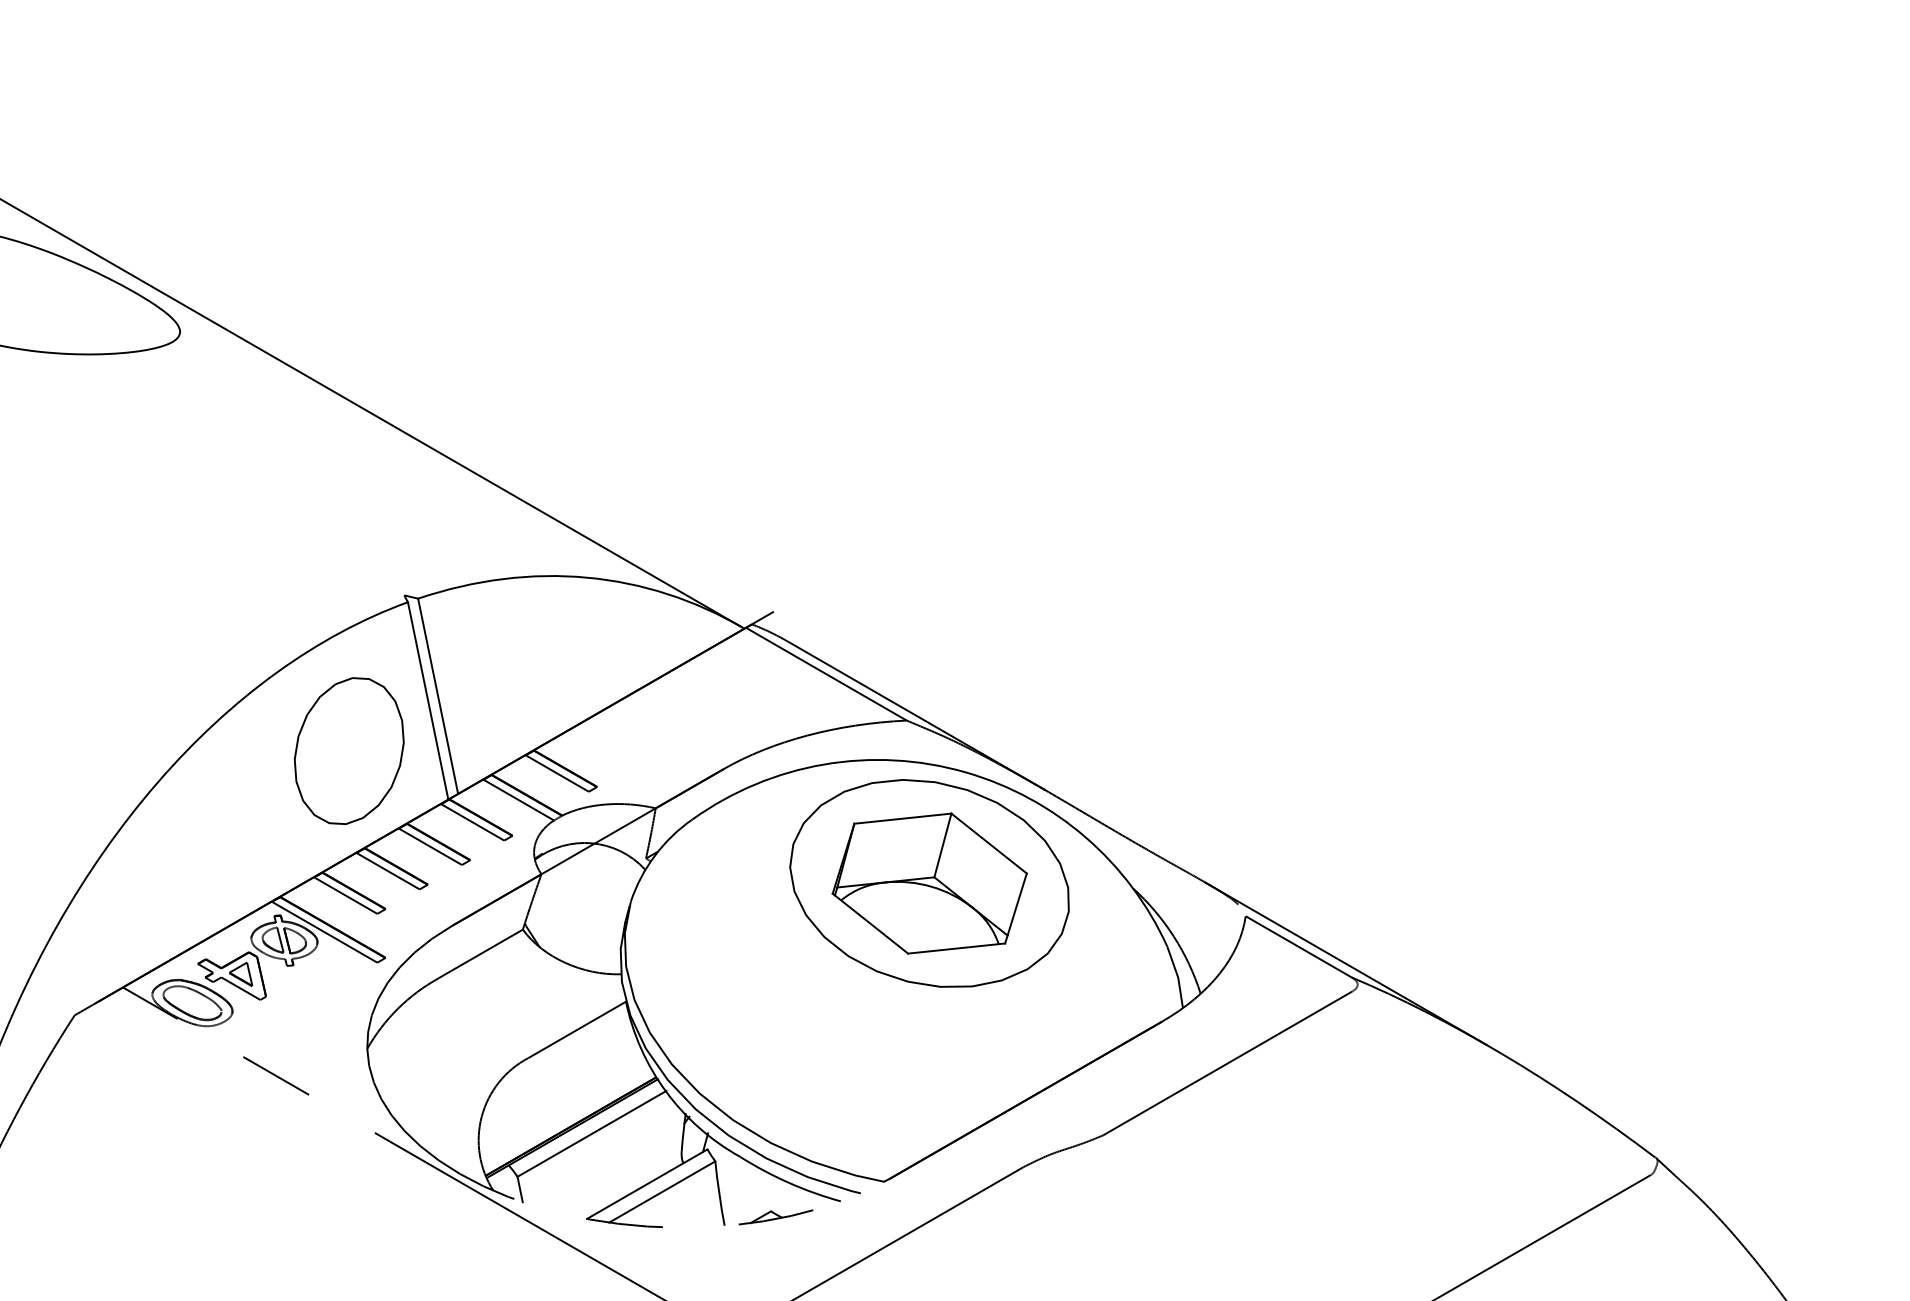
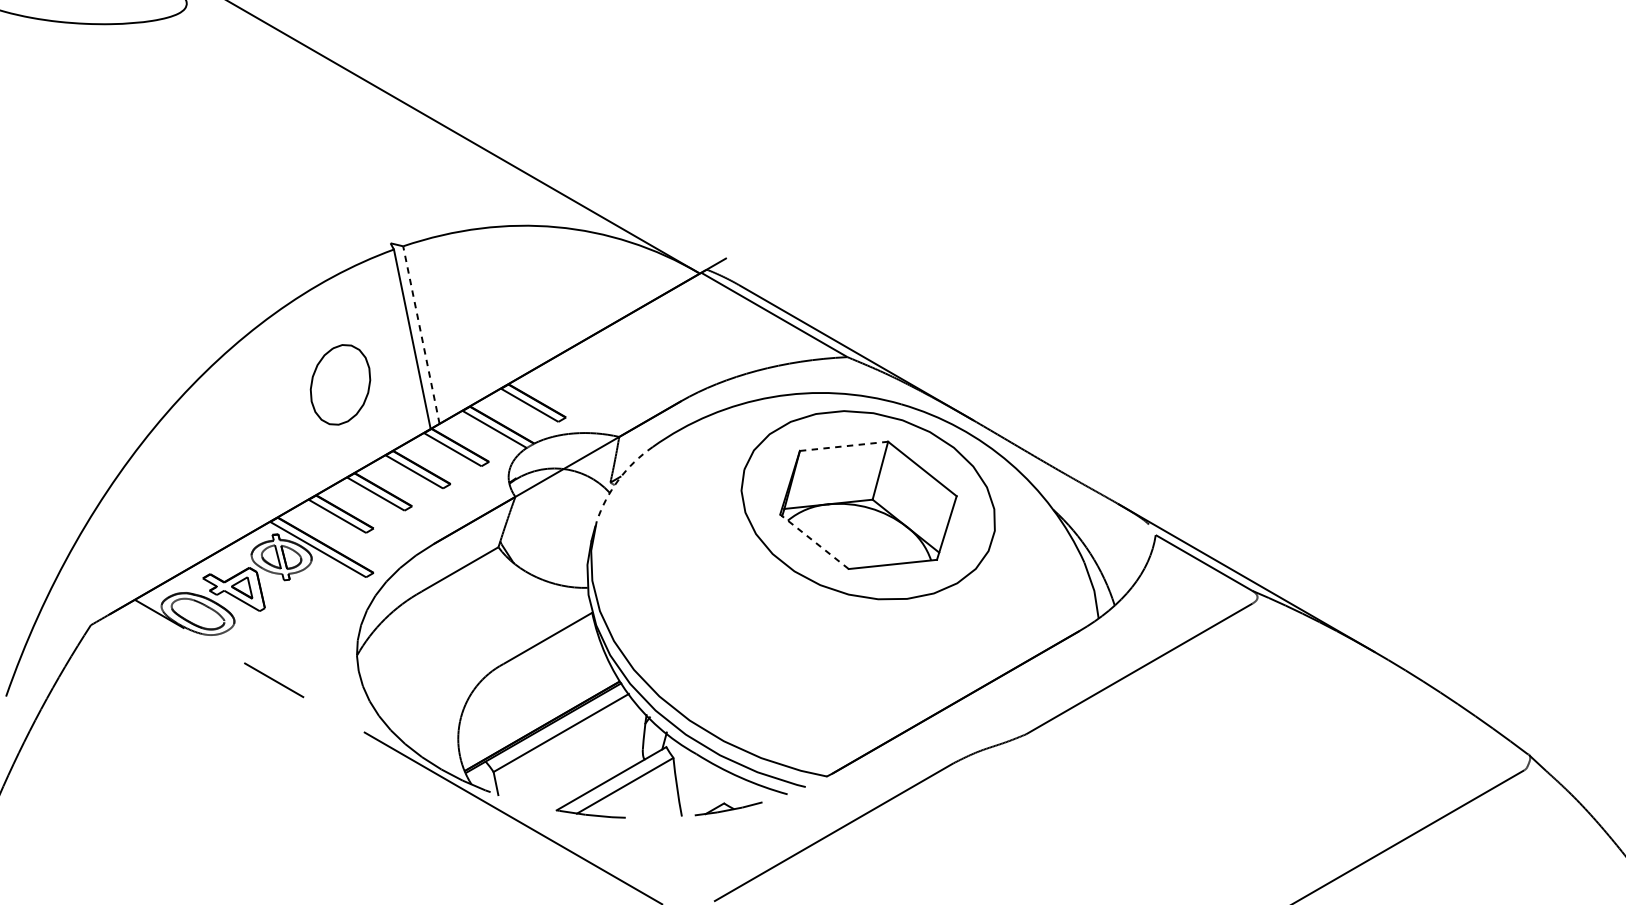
line: (438, 696) -> (421, 335), solid -> dashed
part: (348, 750) -> (339, 384), size x0.6
line: (902, 818) -> (843, 446), solid -> dashed
arc: (655, 855) -> (619, 479), solid -> dashed
line: (870, 923) -> (814, 541), solid -> dashed

